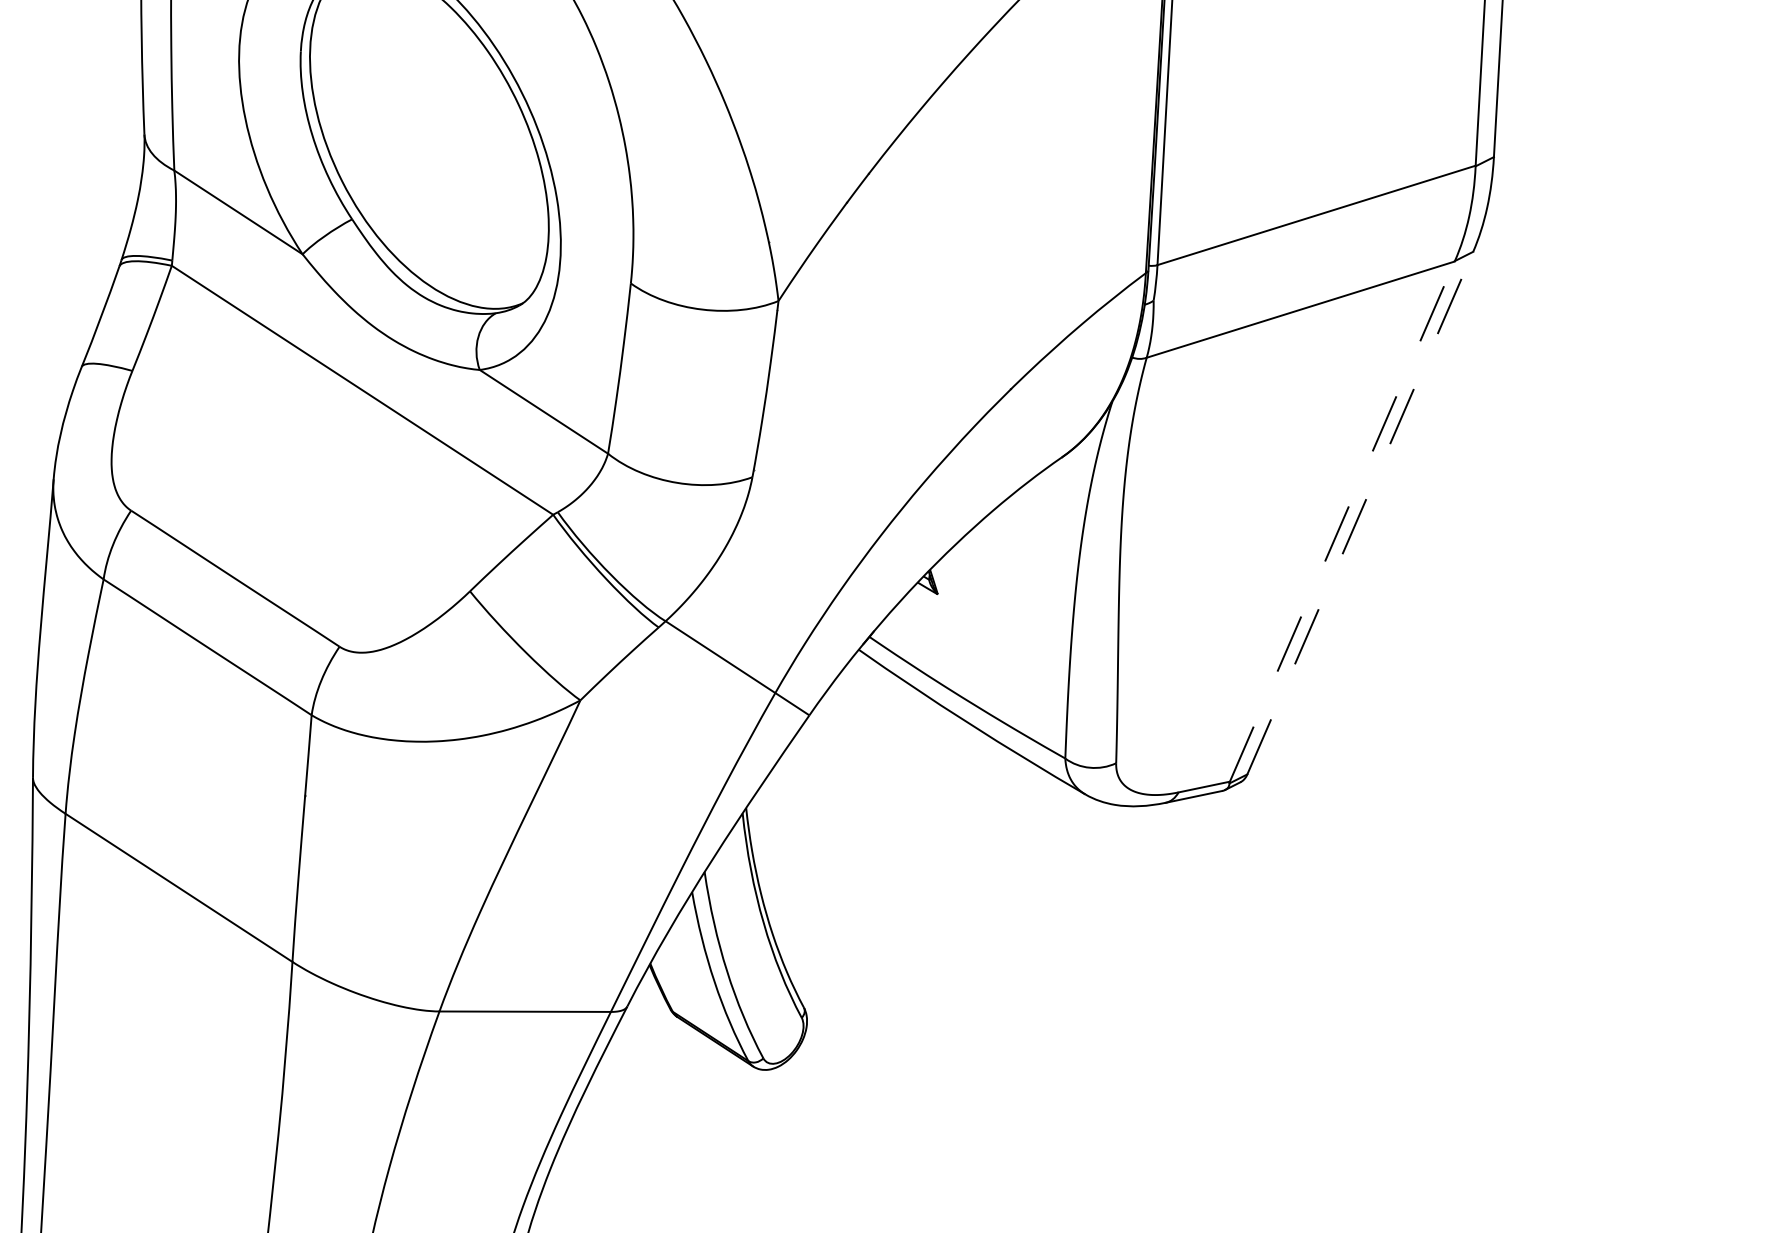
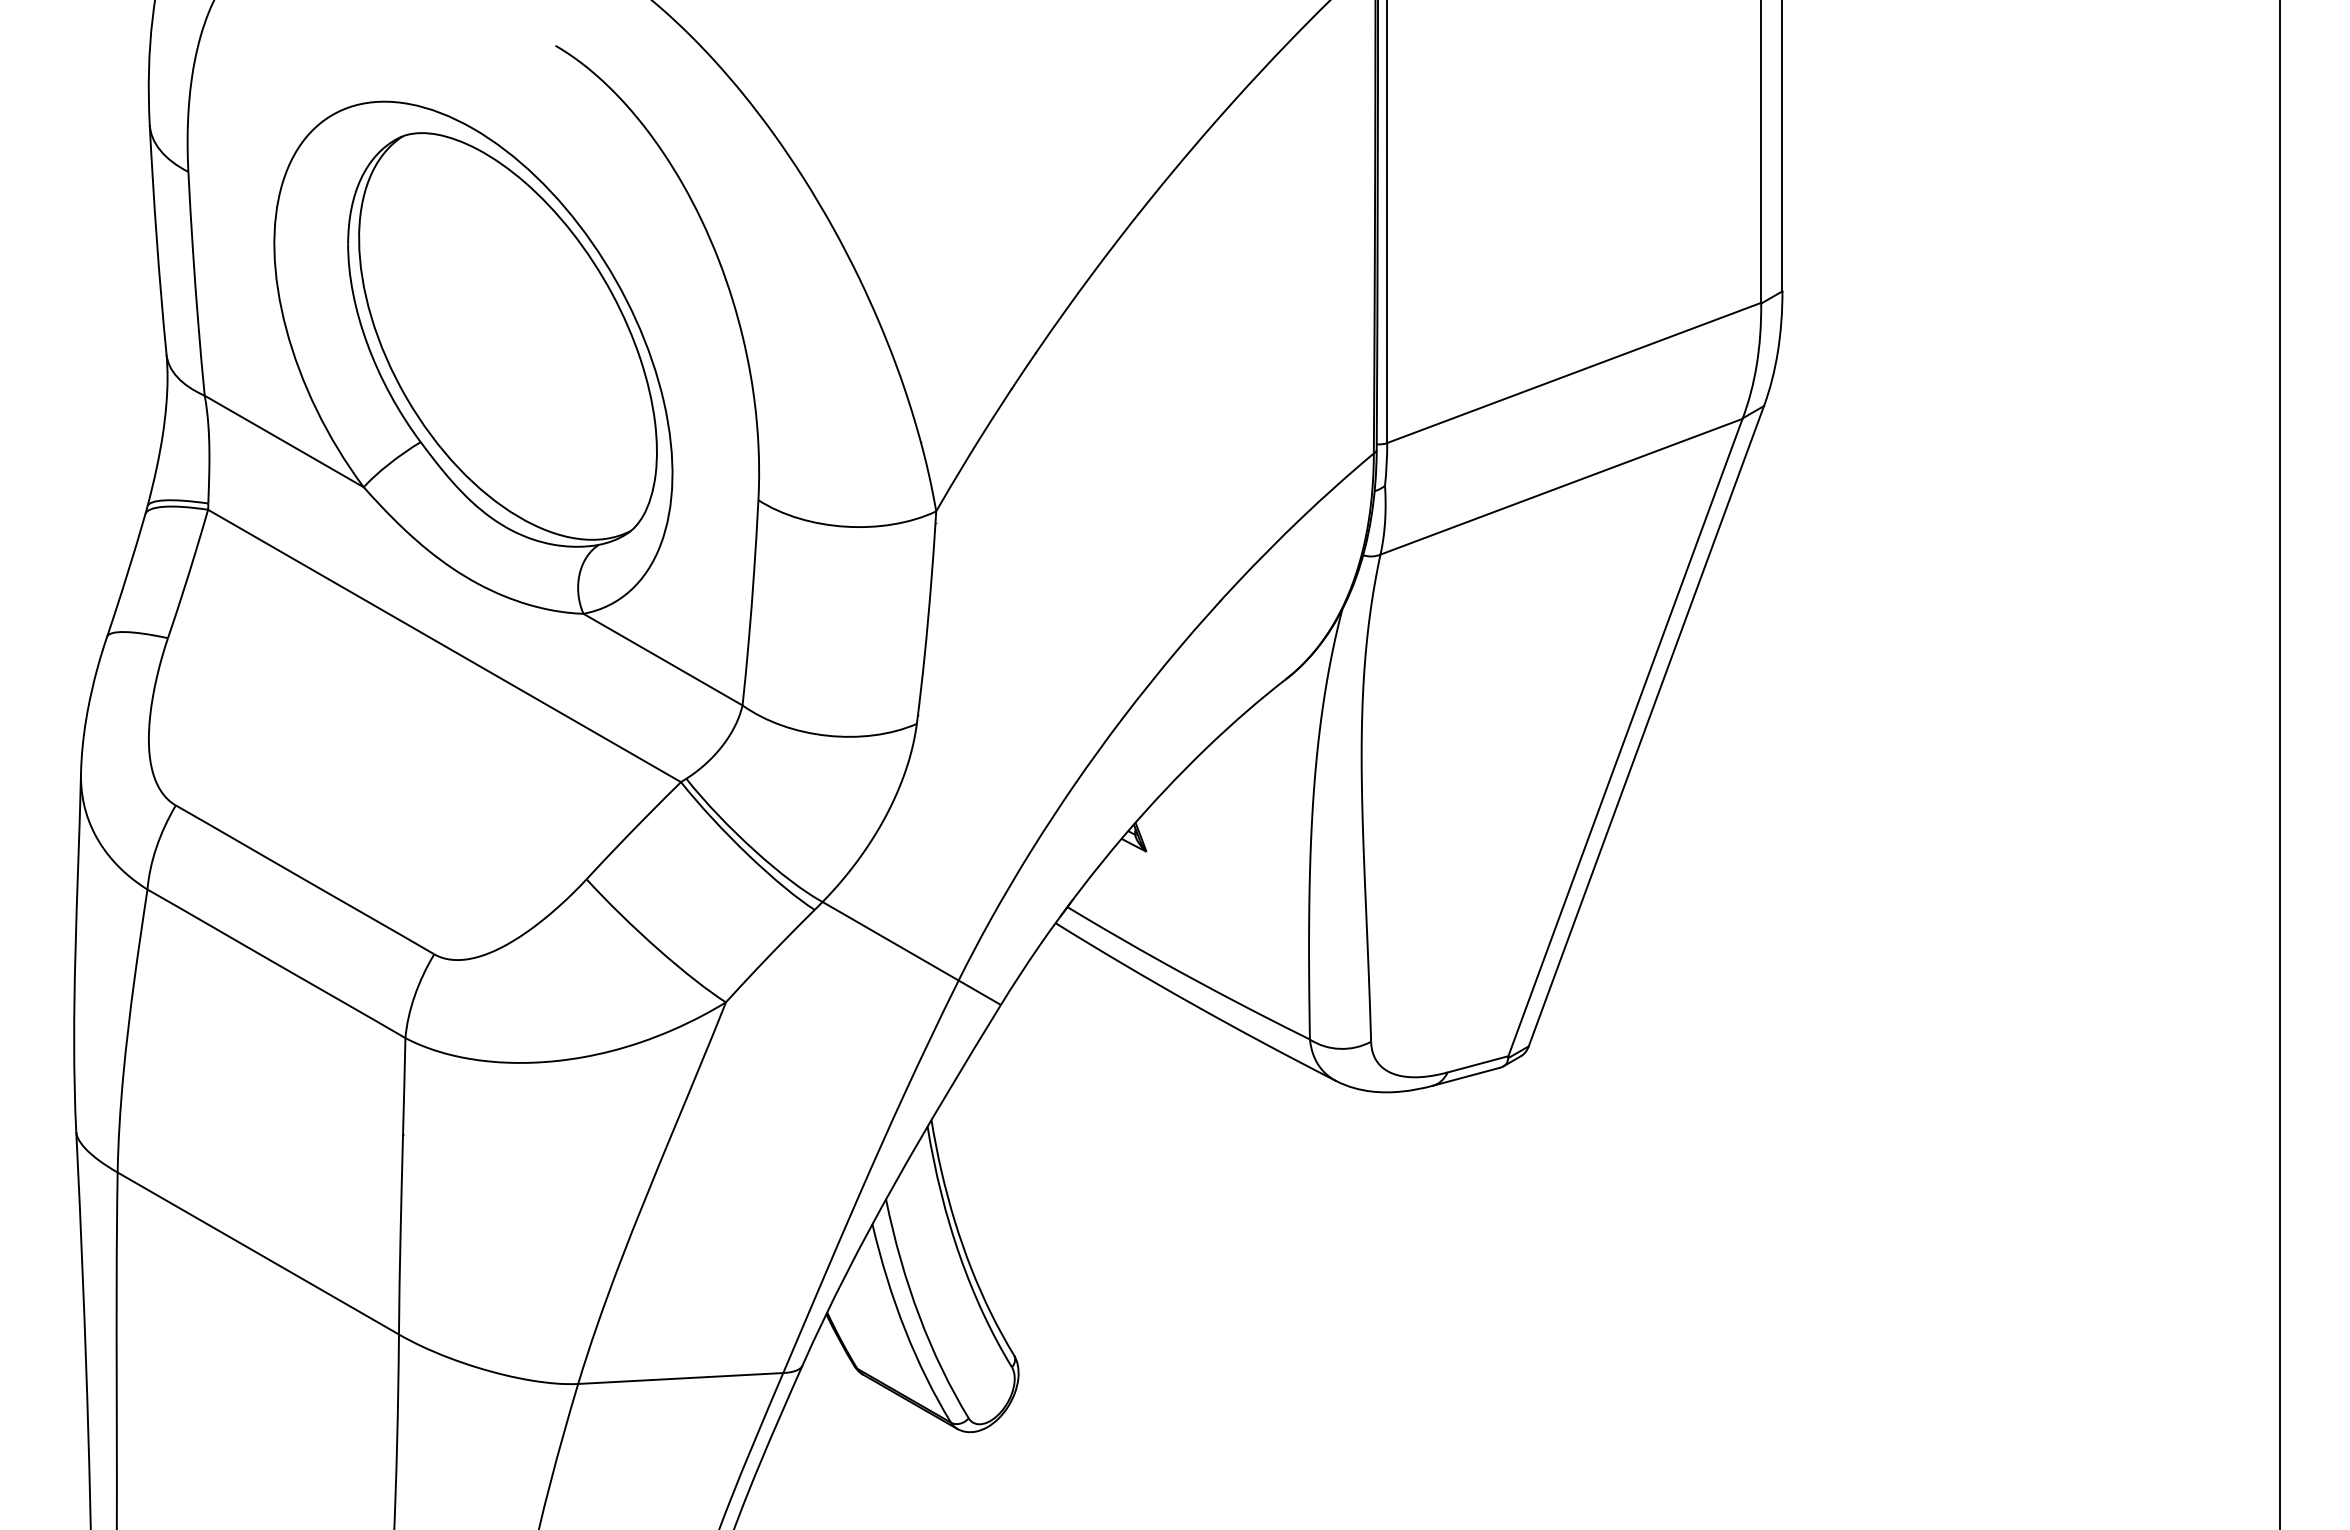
line: (1360, 512) -> (1646, 725), dashed -> solid
line: (1342, 521) -> (1625, 737), dashed -> solid

